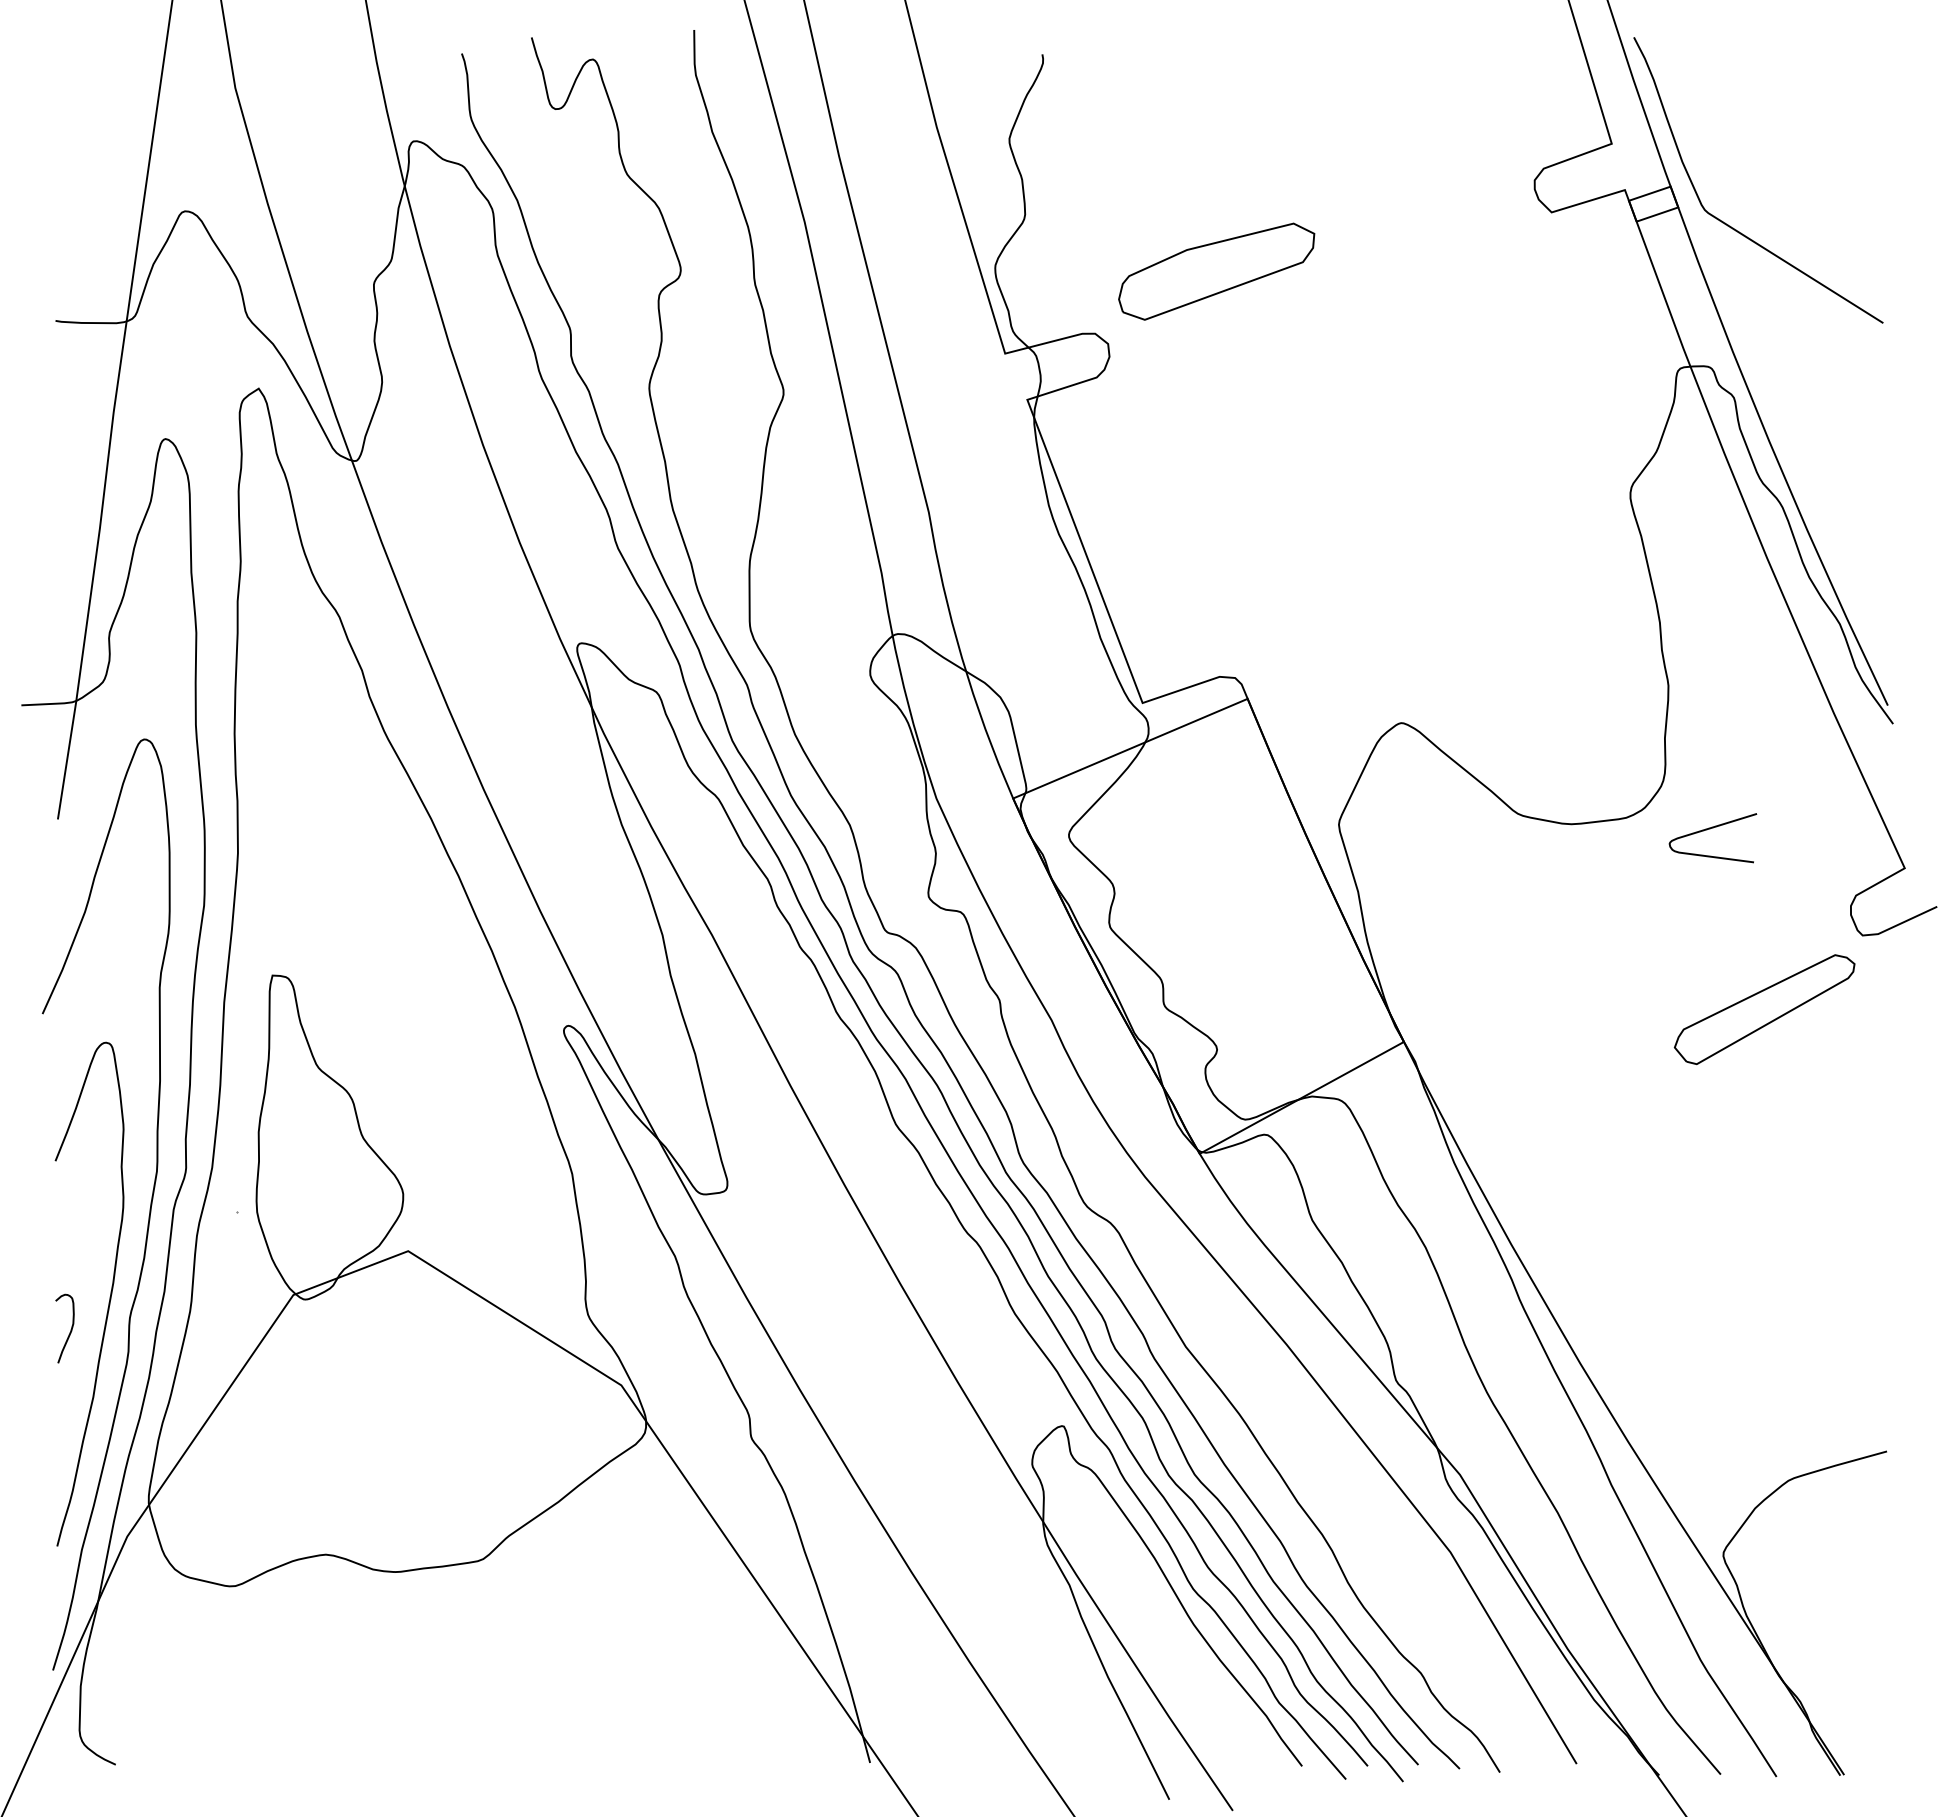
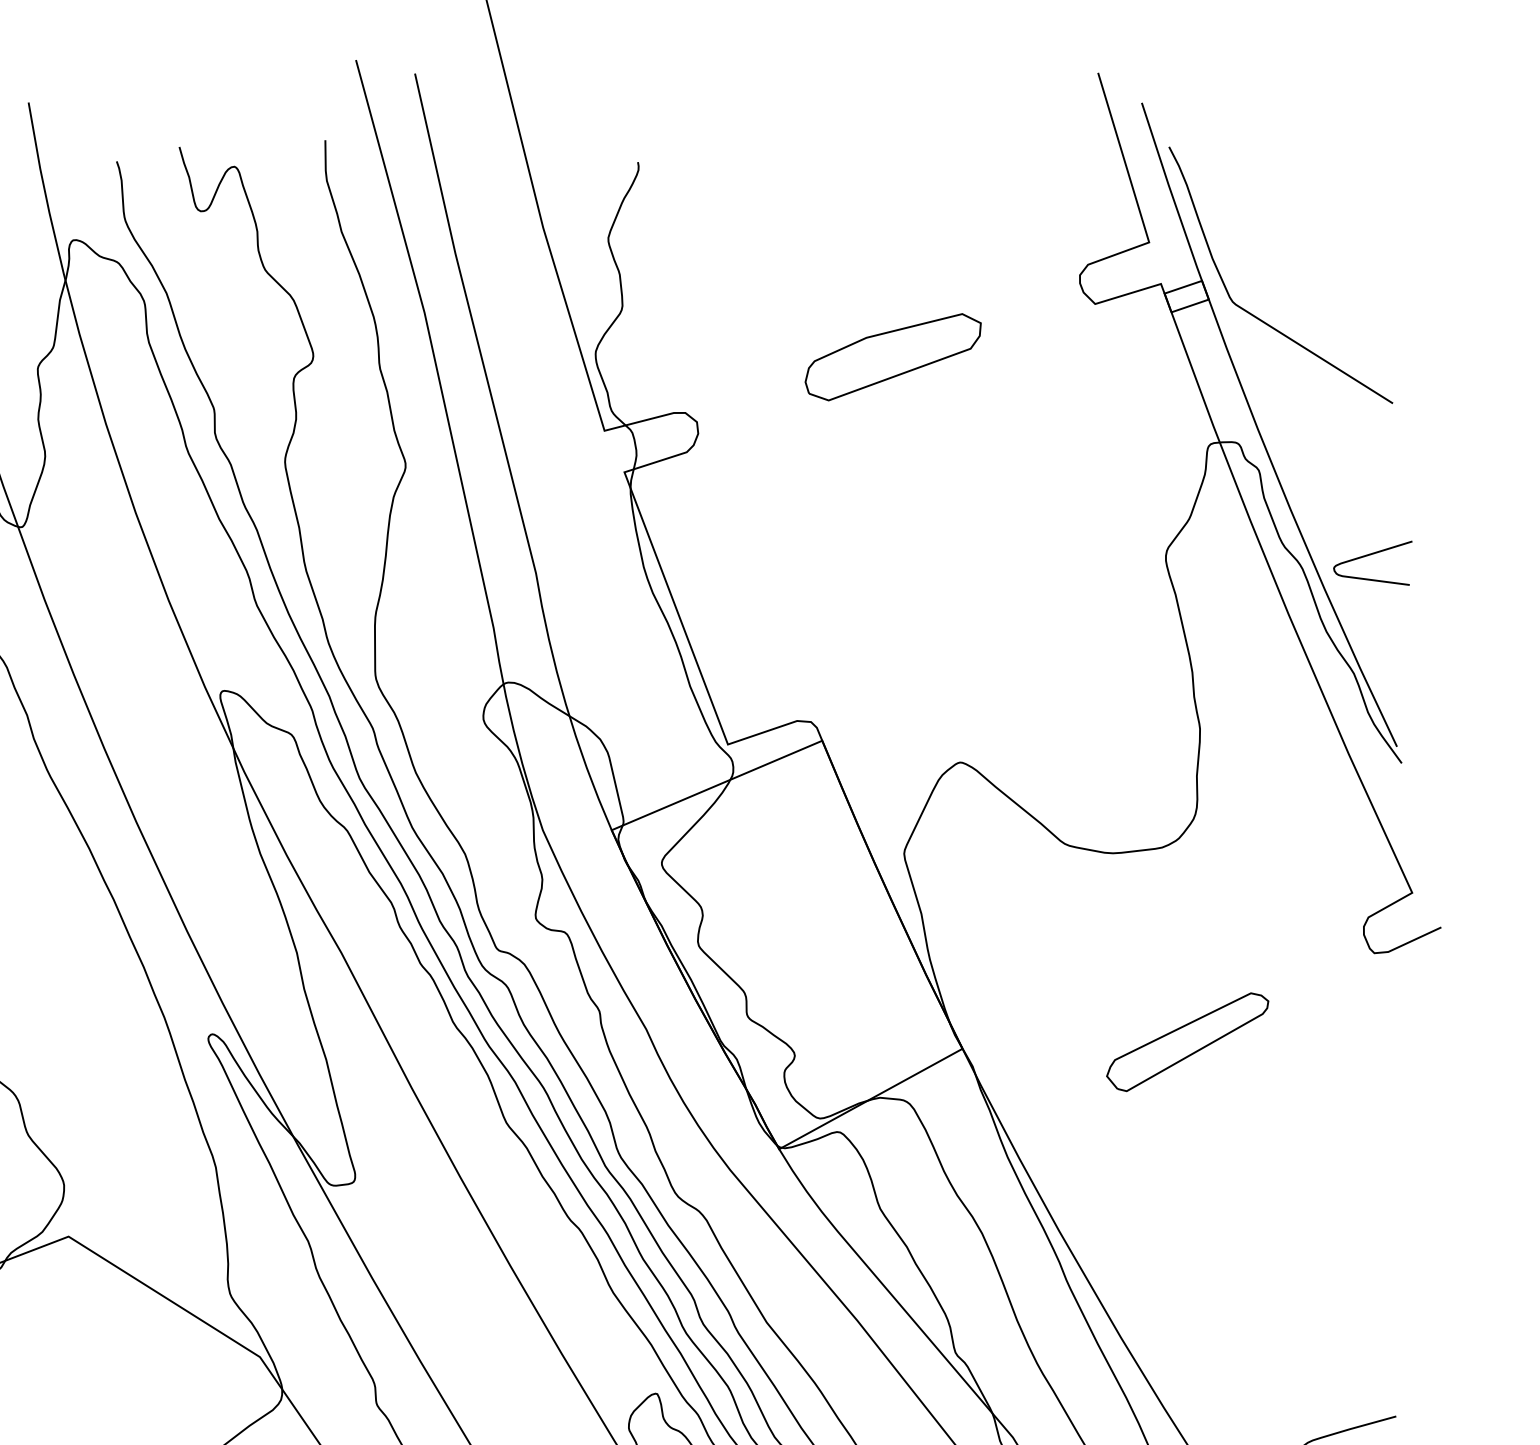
part: (1216, 271) -> (893, 357), moved
curve: (1710, 829) -> (1370, 555), moved
part: (1764, 1009) -> (1187, 1042), moved

